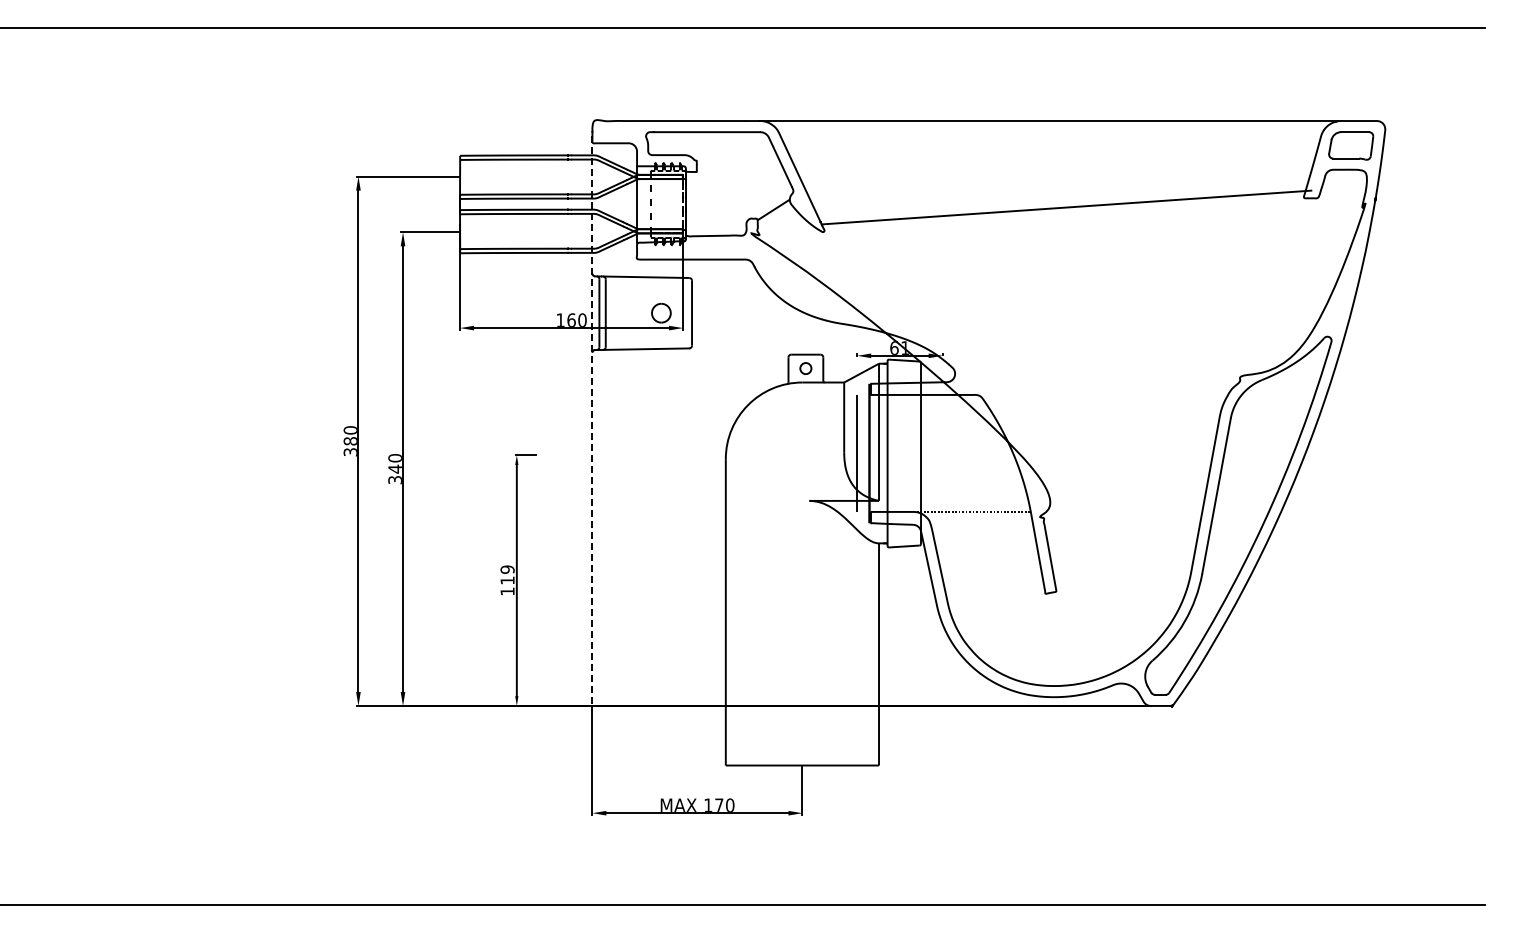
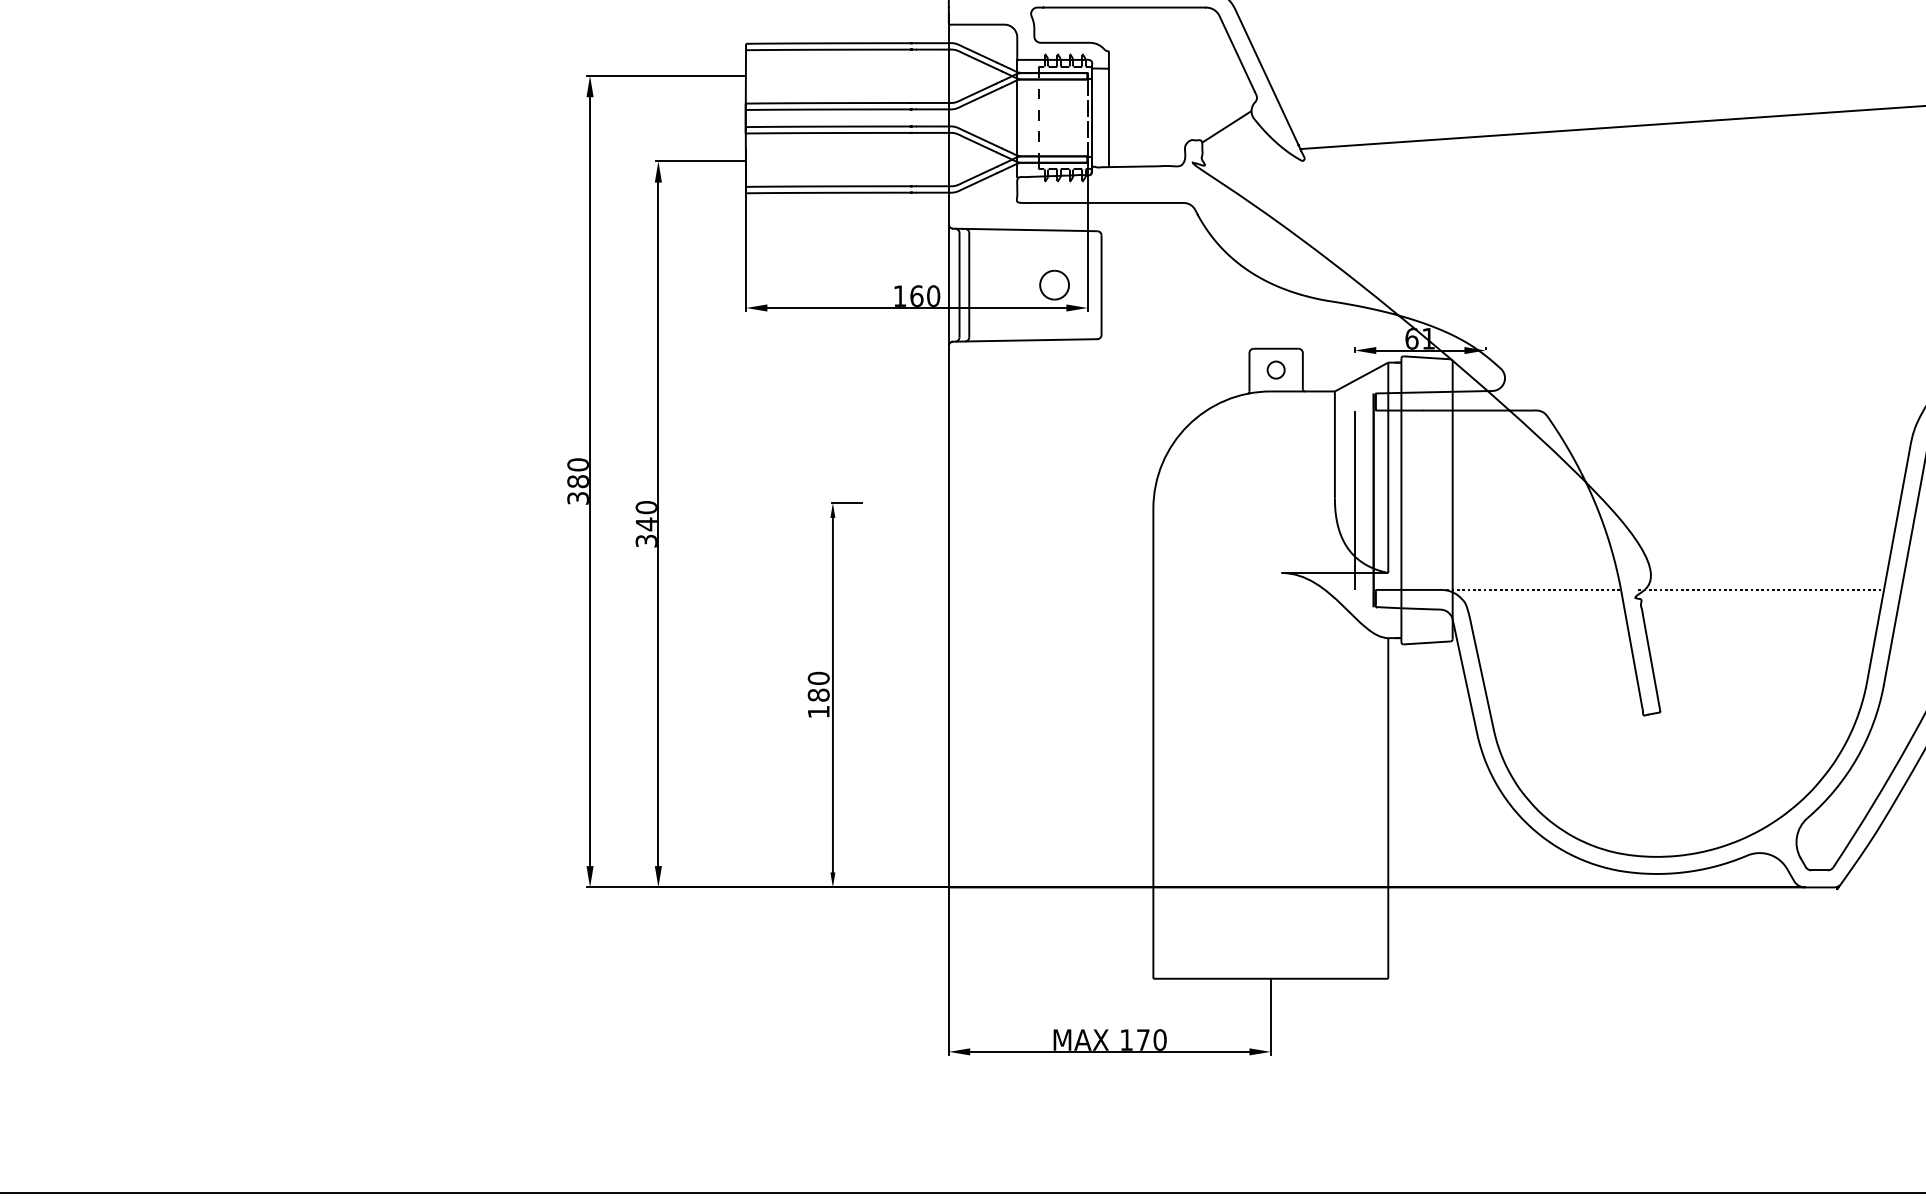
line: (696, 204) -> (1108, 118), added
line: (592, 421) -> (948, 451), dashed -> solid
line: (1122, 511) -> (1761, 589), added
text: (507, 574) -> (818, 685), 119 -> 180

